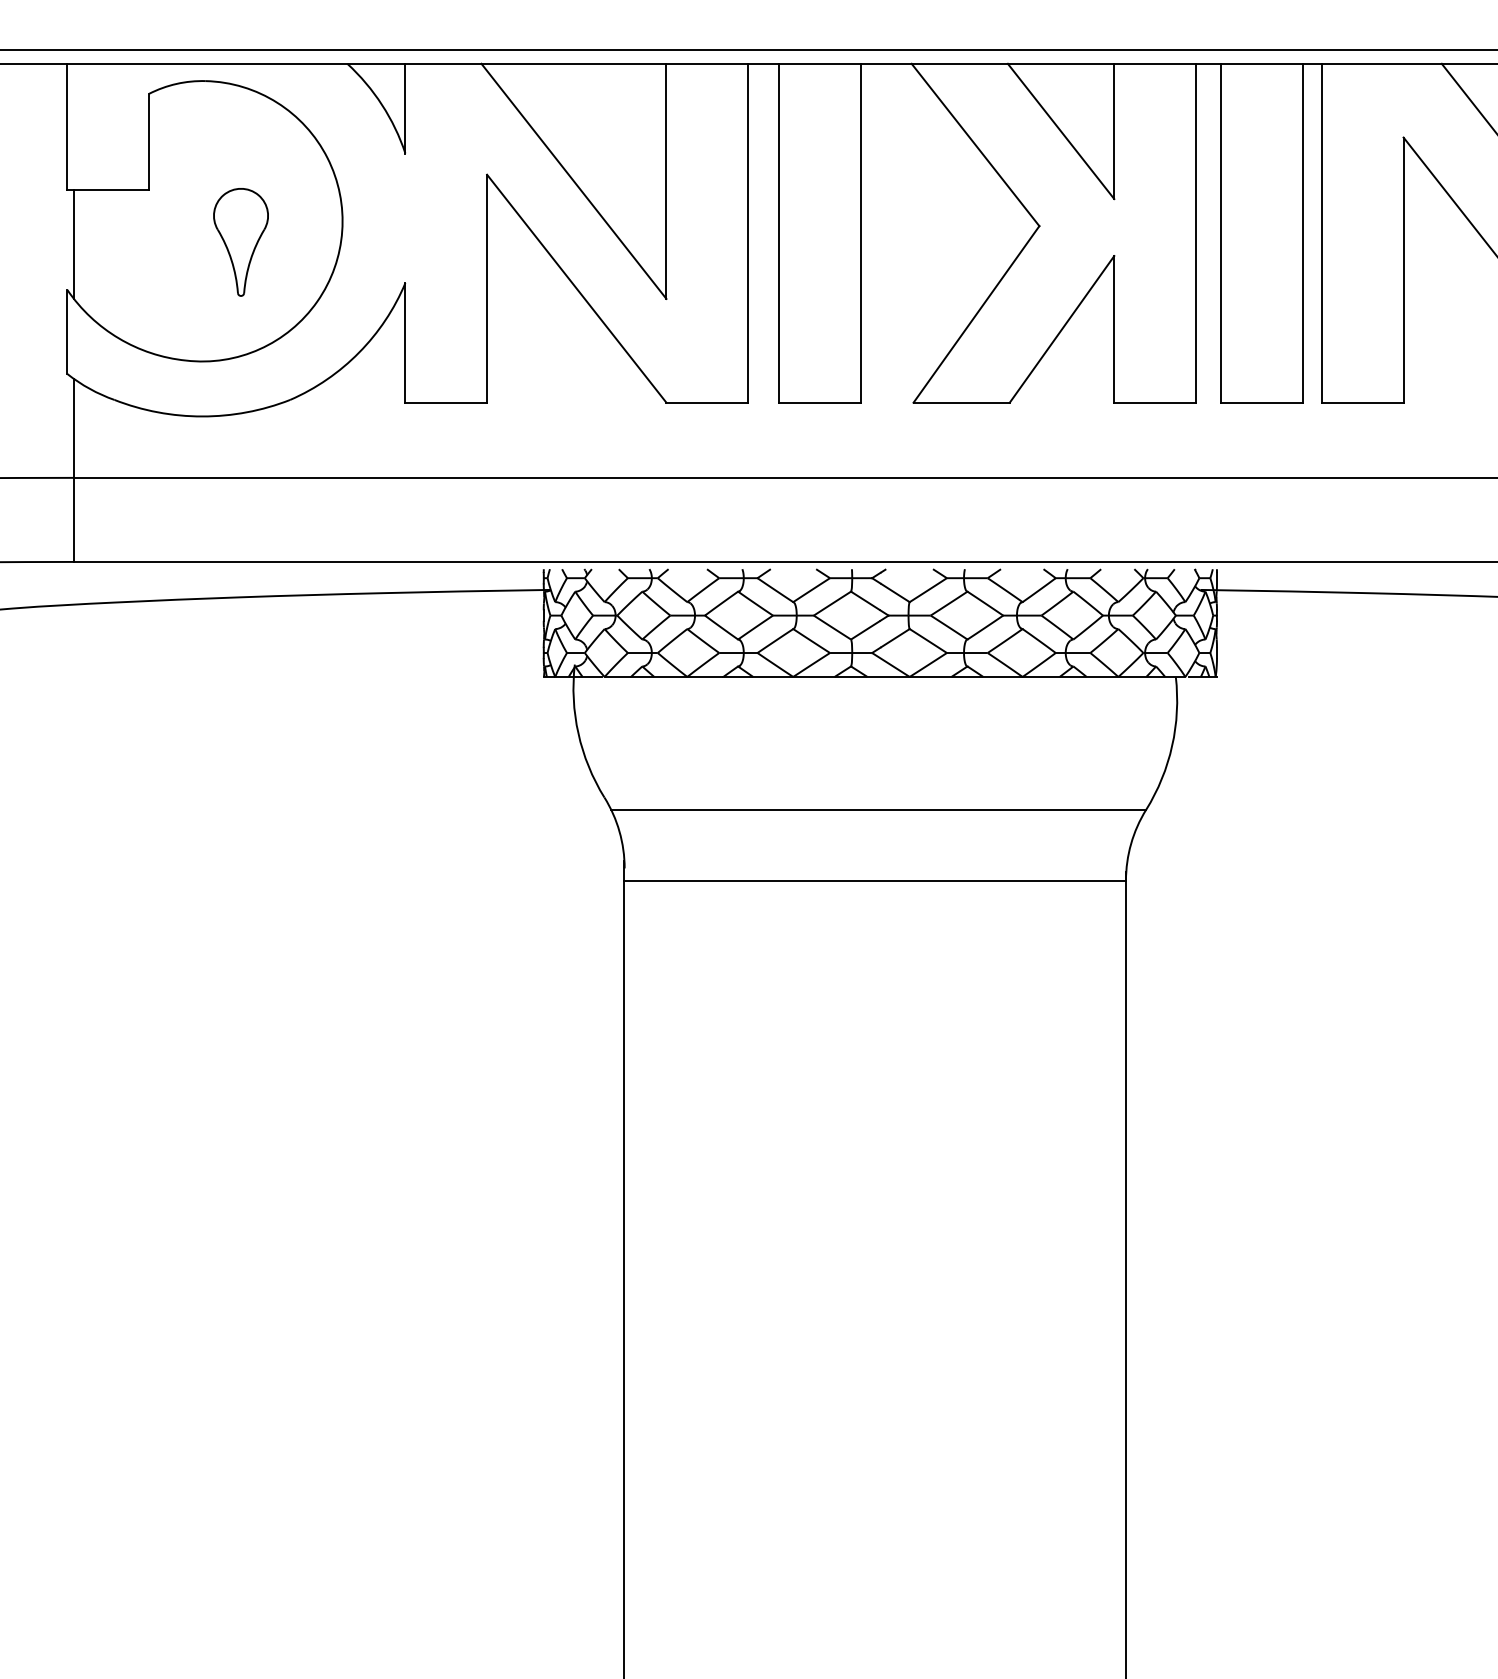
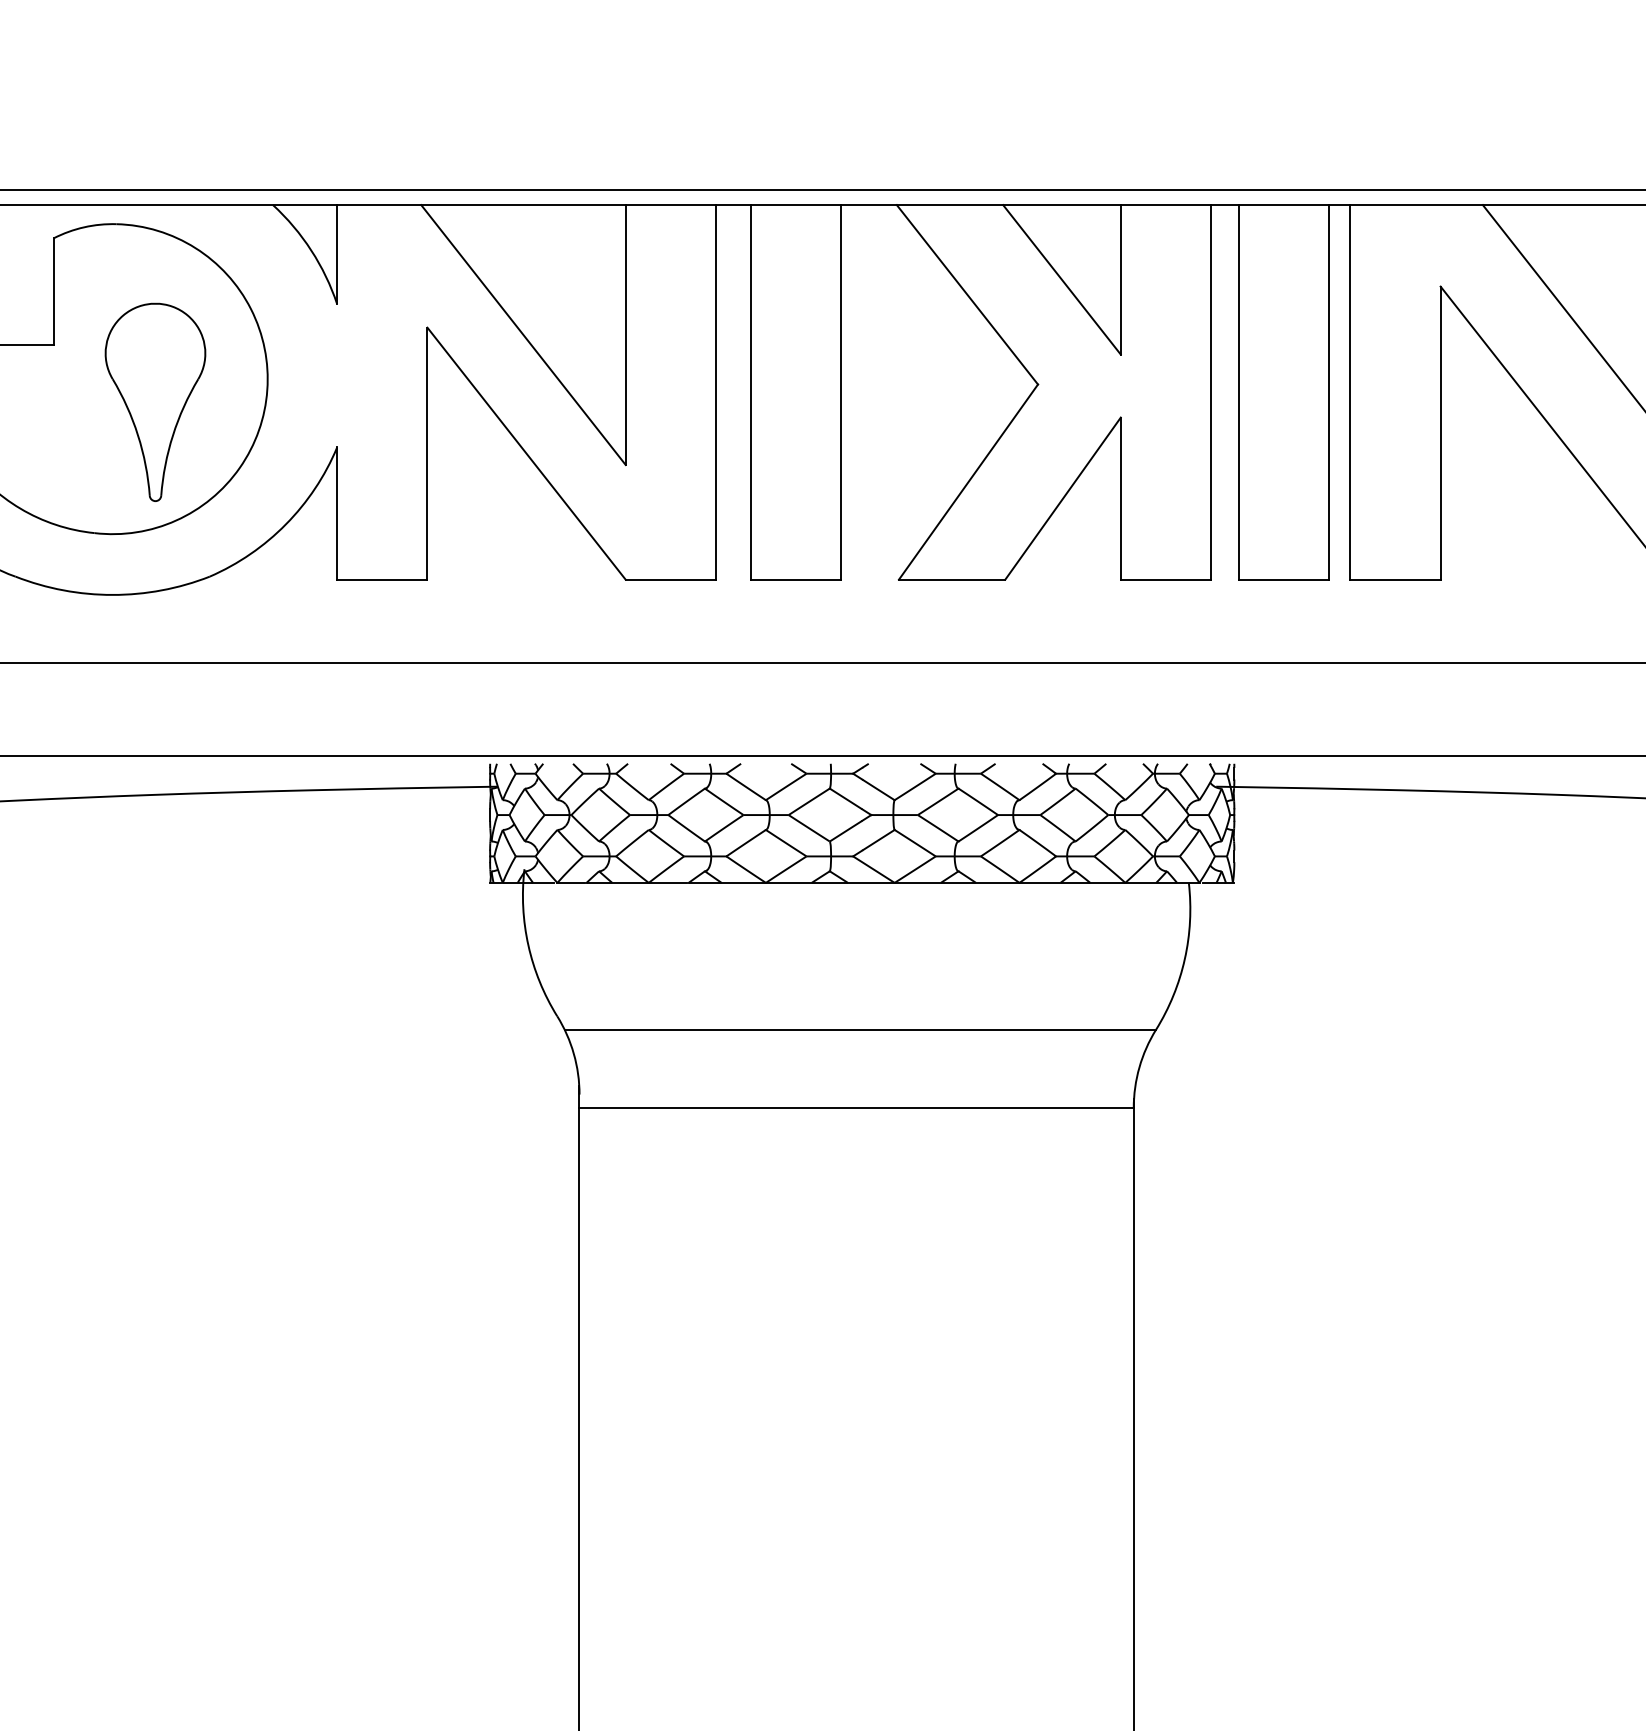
part: (240, 242) -> (154, 402), size x1.67

